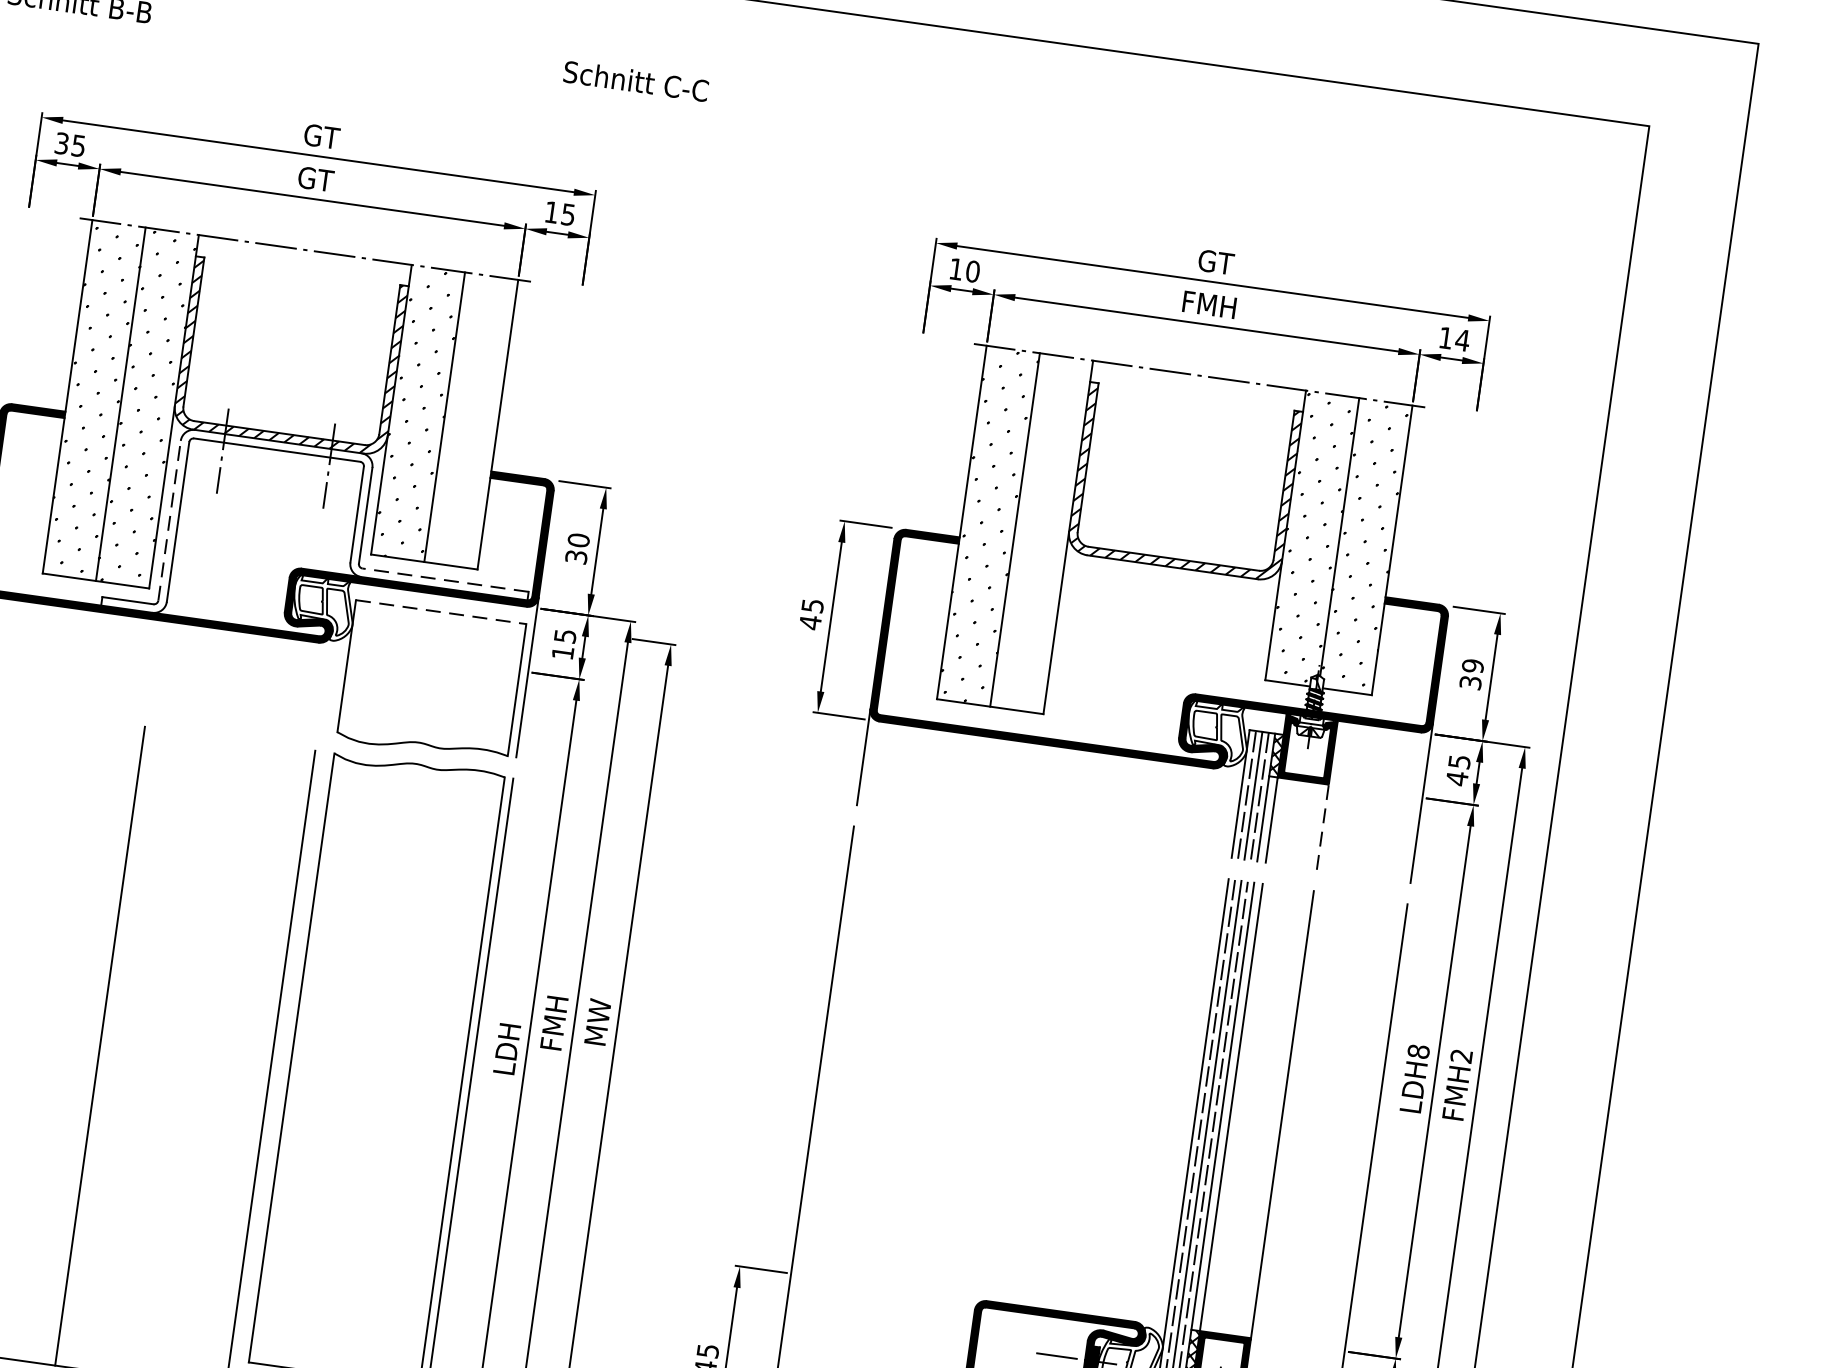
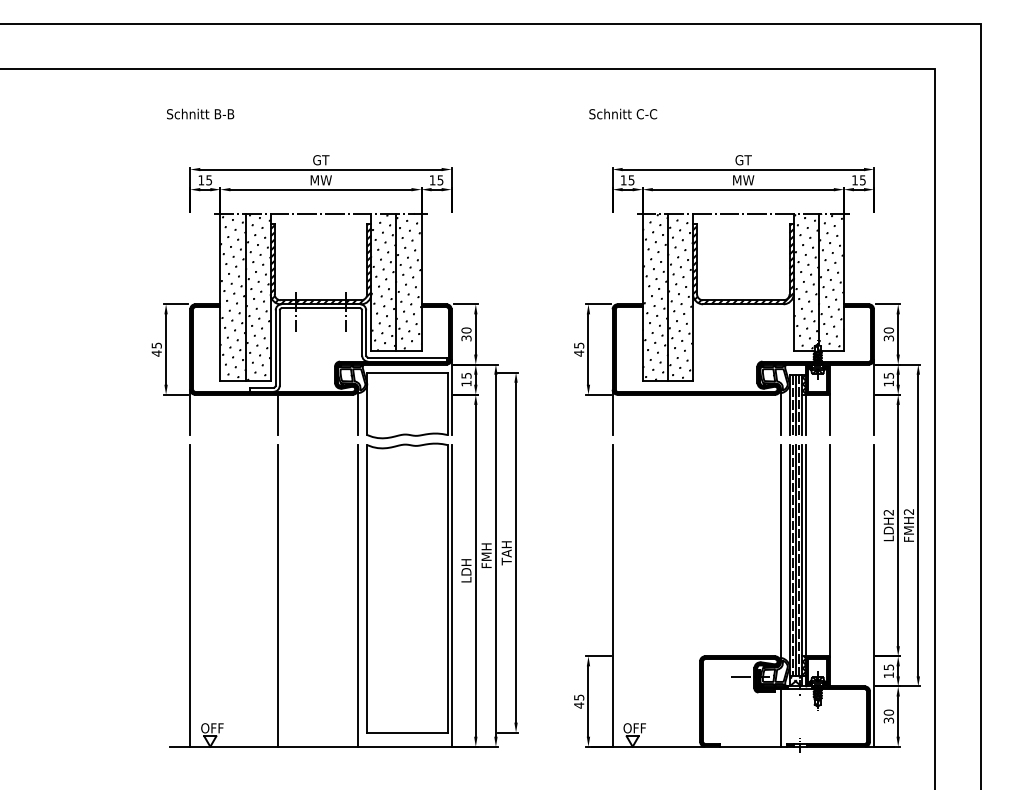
text: (636, 80) -> (623, 113), moved
text: (62, 143) -> (201, 180), 35 -> 15
text: (314, 179) -> (320, 180), GT -> MW
text: (972, 271) -> (631, 180), 10 -> 15
text: (1209, 305) -> (743, 180), FMH -> MW
text: (1461, 340) -> (862, 180), 14 -> 15
hatch: (470, 419) -> (408, 281), added
line: (169, 521) -> (275, 348), dashed -> solid
hatch: (1041, 532) -> (680, 296), added
line: (443, 579) -> (406, 357), dashed -> solid
line: (441, 611) -> (407, 372), dashed -> solid
line: (153, 661) -> (277, 414), added
text: (1472, 665) -> (888, 330), 39 -> 30
line: (325, 681) -> (358, 412), added
text: (1456, 778) -> (888, 383), 45 -> 15
line: (1219, 807) -> (780, 412), added
line: (1322, 826) -> (829, 414), dashed -> solid
text: (597, 1024) -> (506, 553), MW -> TAH
text: (1418, 1051) -> (888, 512), LDH8 -> LDH2
line: (1177, 1105) -> (780, 553), added

